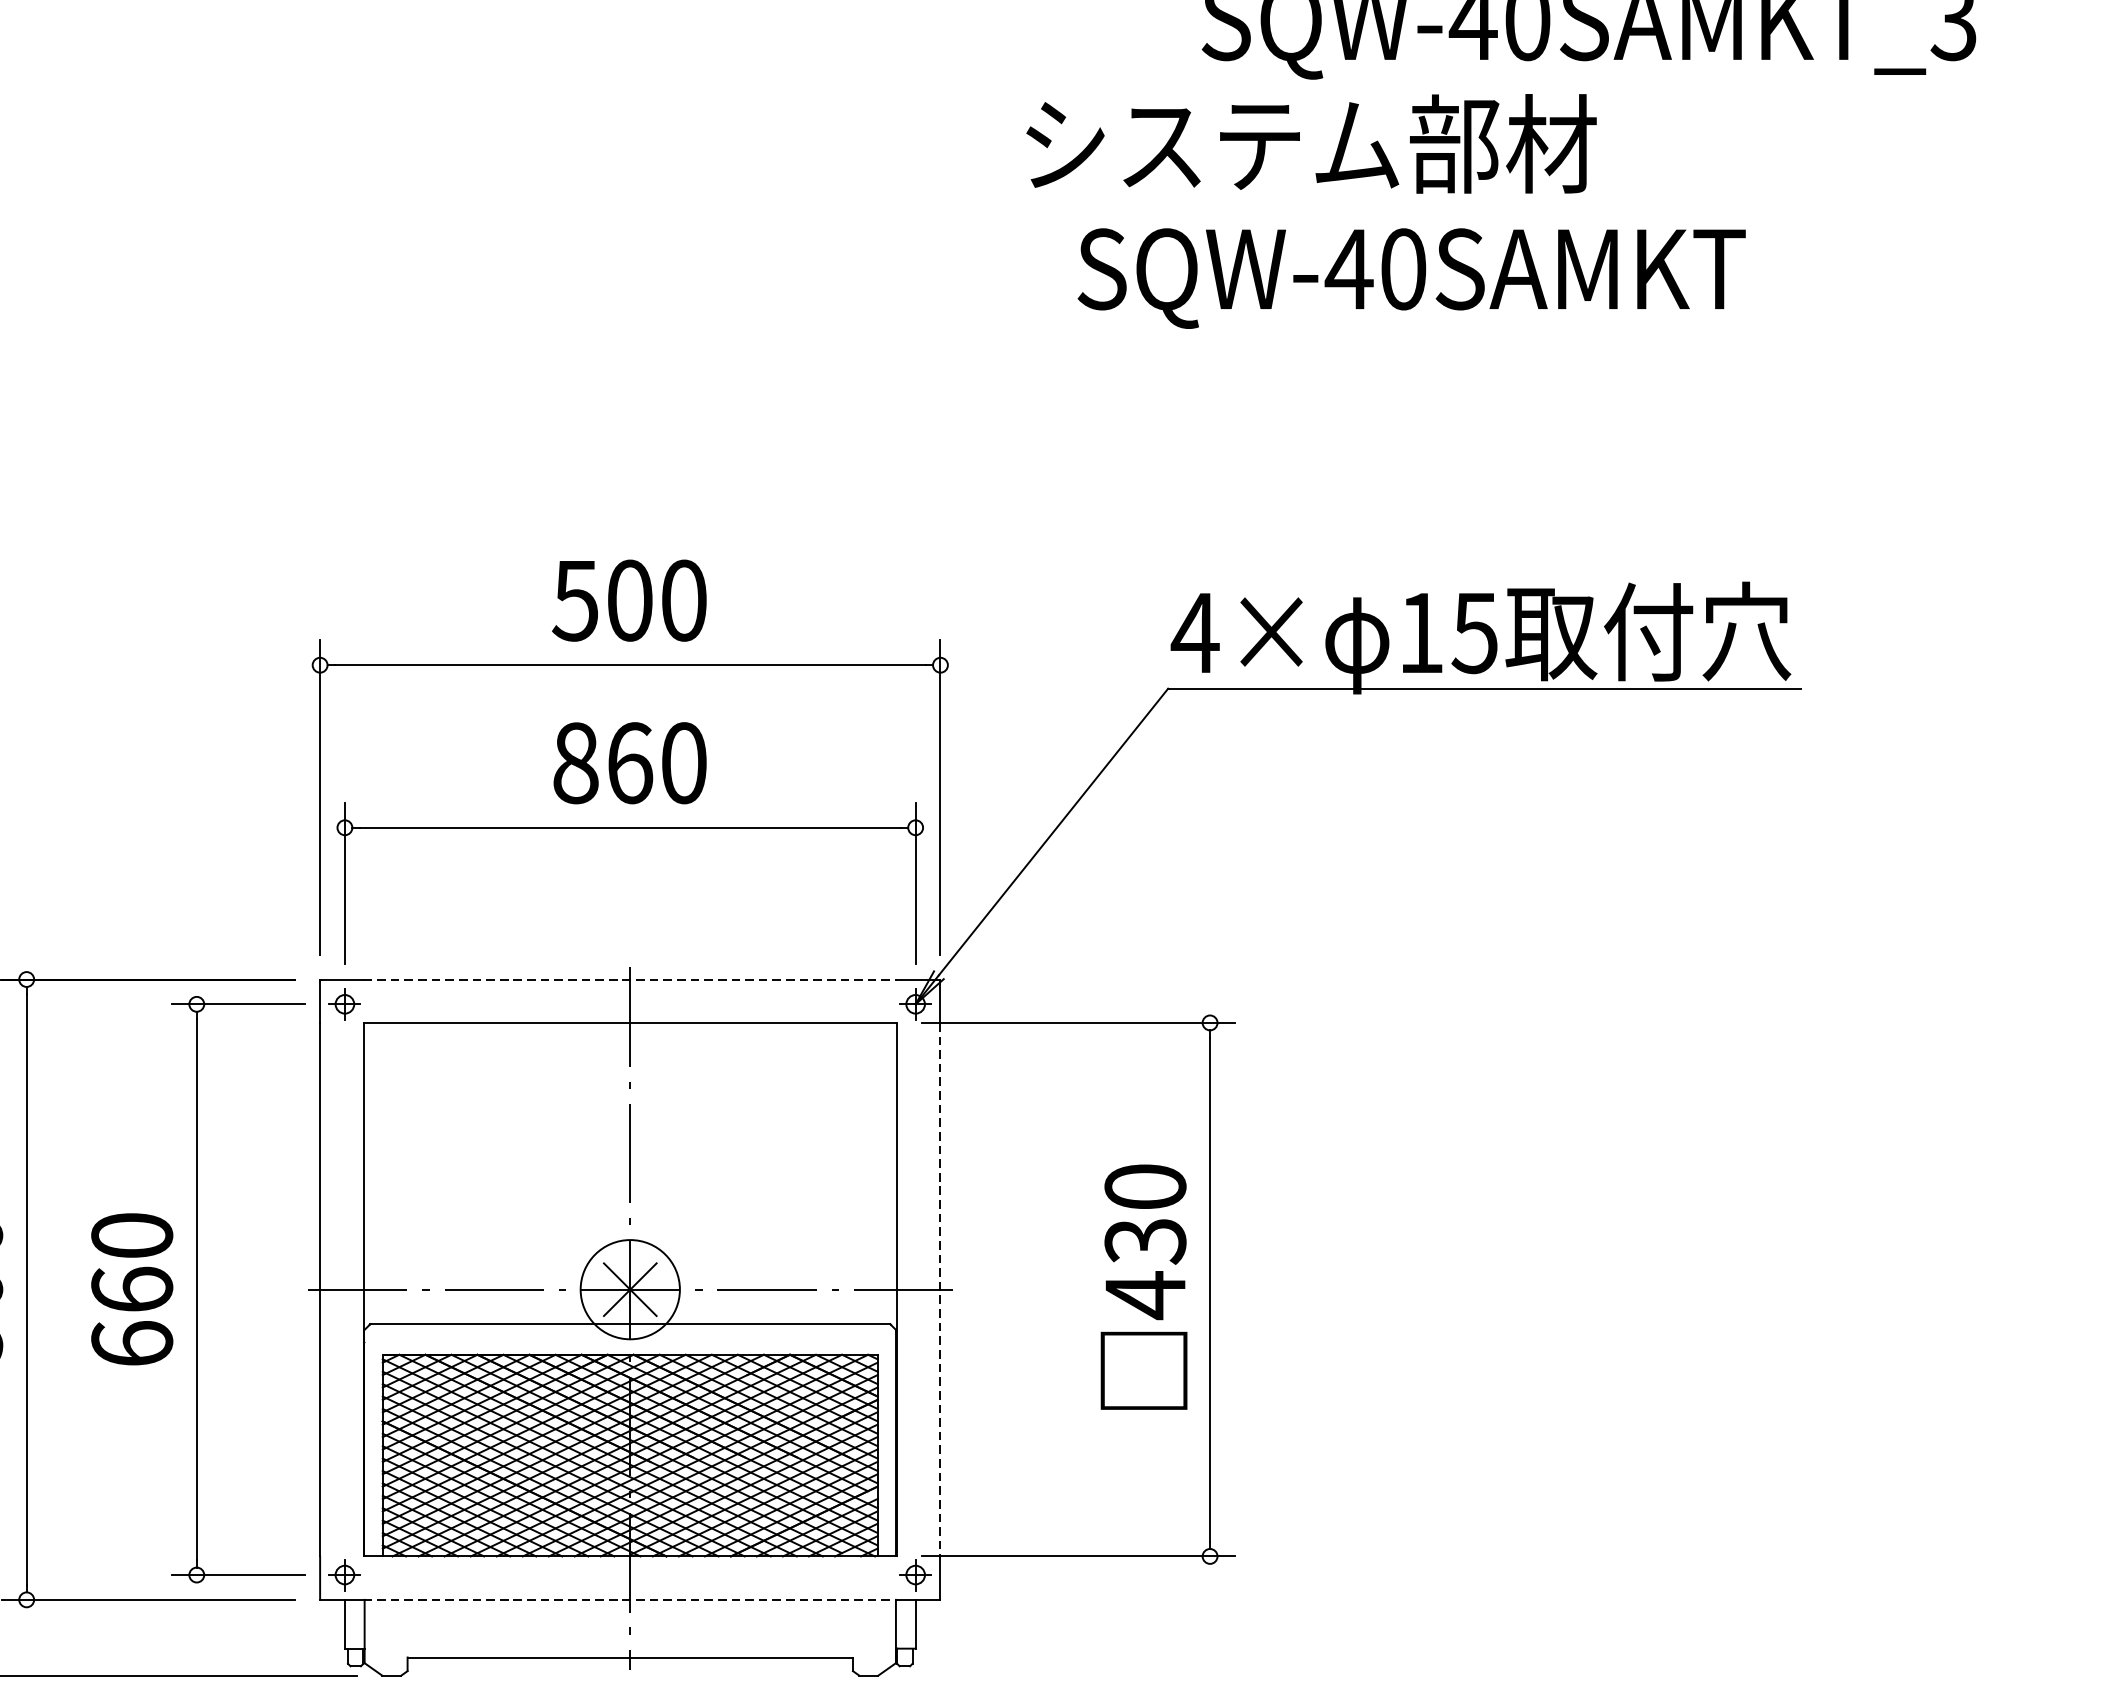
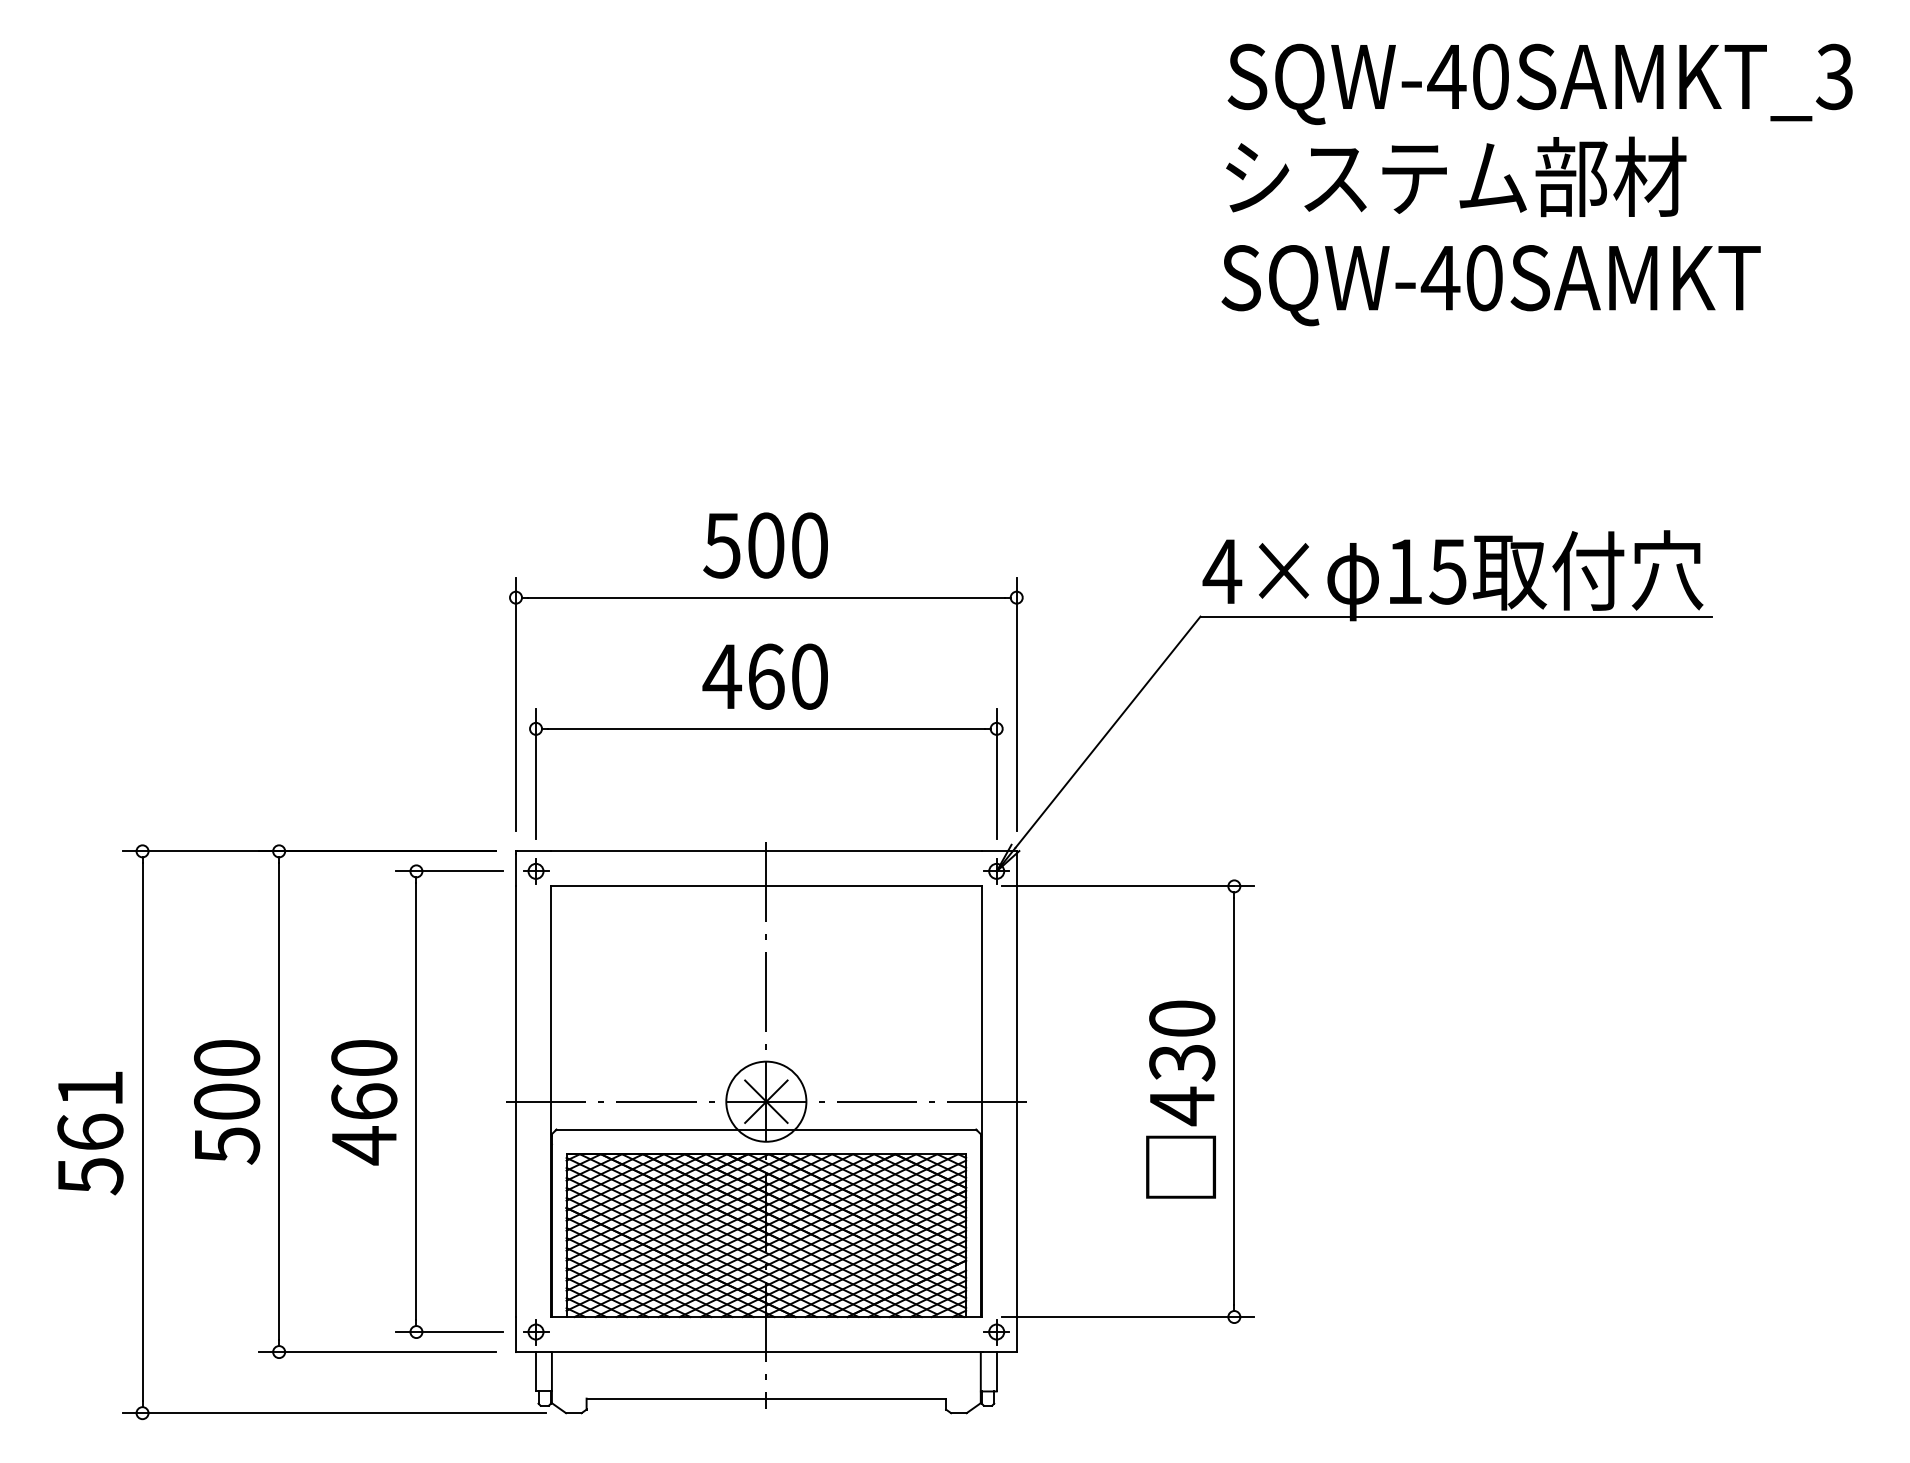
text: (1311, 143) -> (1456, 176), moved
text: (1410, 278) -> (1490, 285), moved
text: (575, 762) -> (722, 676), 860 -> 460
line: (630, 979) -> (766, 851), dashed -> solid
line: (940, 1290) -> (1016, 1102), dashed -> solid
text: (132, 1343) -> (364, 1145), 660 -> 460
line: (630, 1600) -> (766, 1352), dashed -> solid

